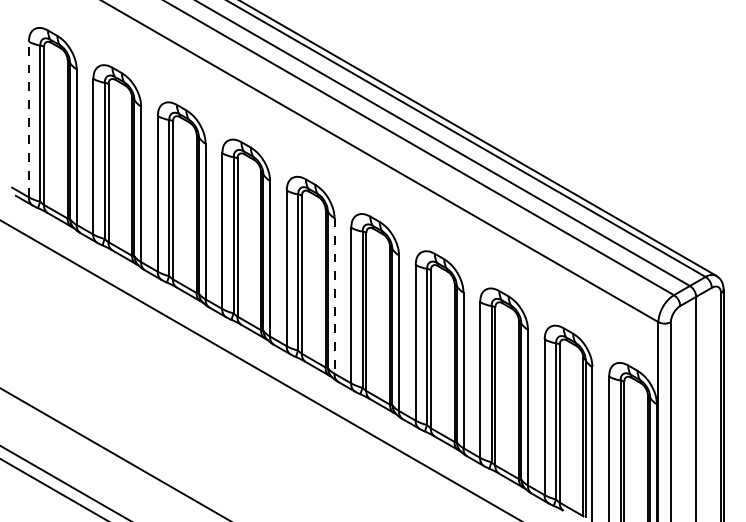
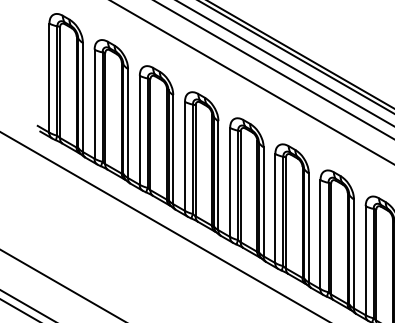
line: (28, 119) -> (49, 78), dashed -> solid
line: (334, 295) -> (263, 201), dashed -> solid

